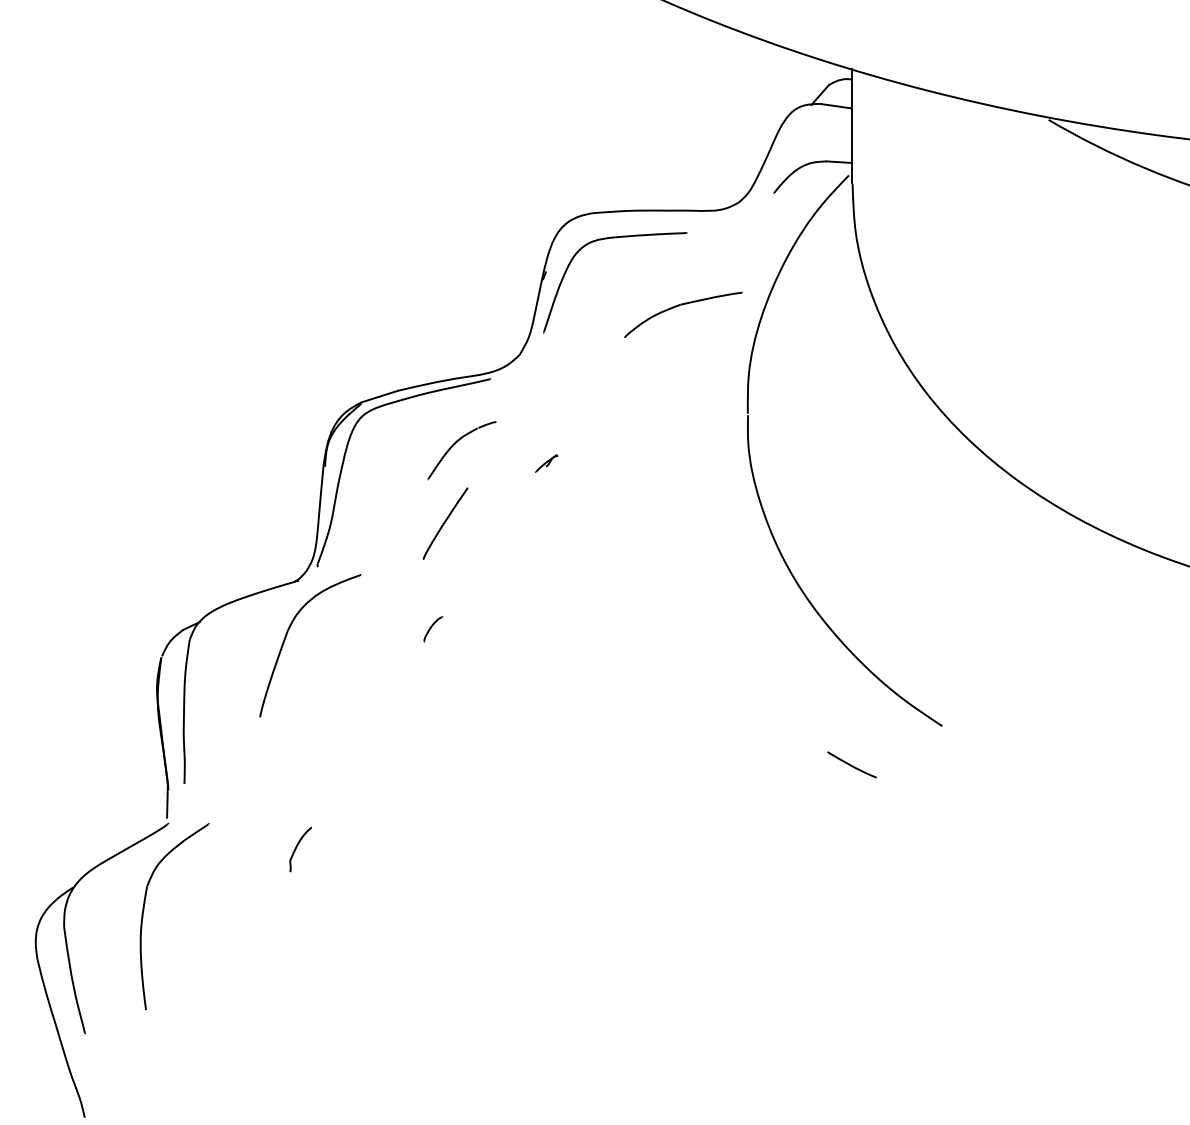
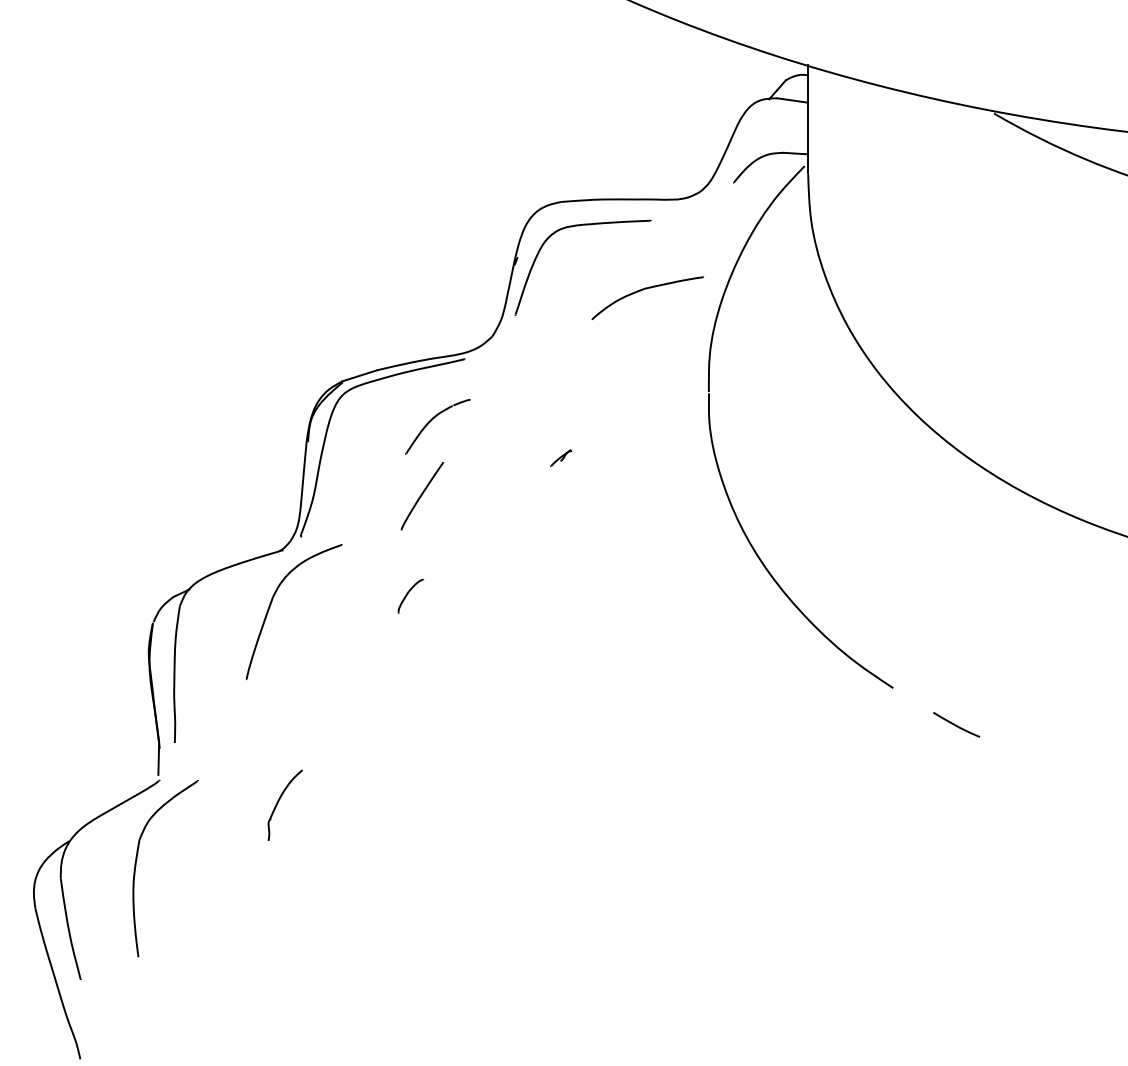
part: (546, 463) -> (561, 458), moved
part: (433, 629) -> (410, 596), size x1.43
curve: (851, 764) -> (956, 724), moved
part: (300, 848) -> (284, 804), size x1.67

